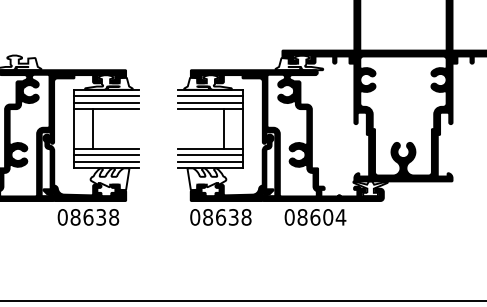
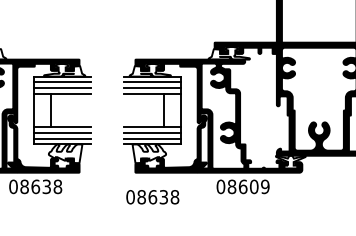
text: (88, 217) -> (35, 186), moved
text: (220, 217) -> (152, 197), moved
text: (340, 217) -> (264, 186), 08604 -> 08609

